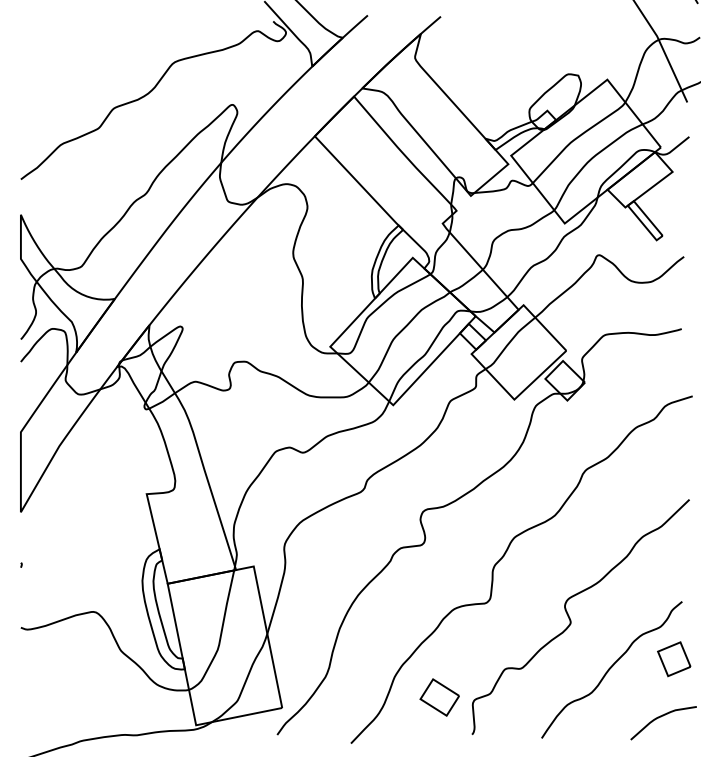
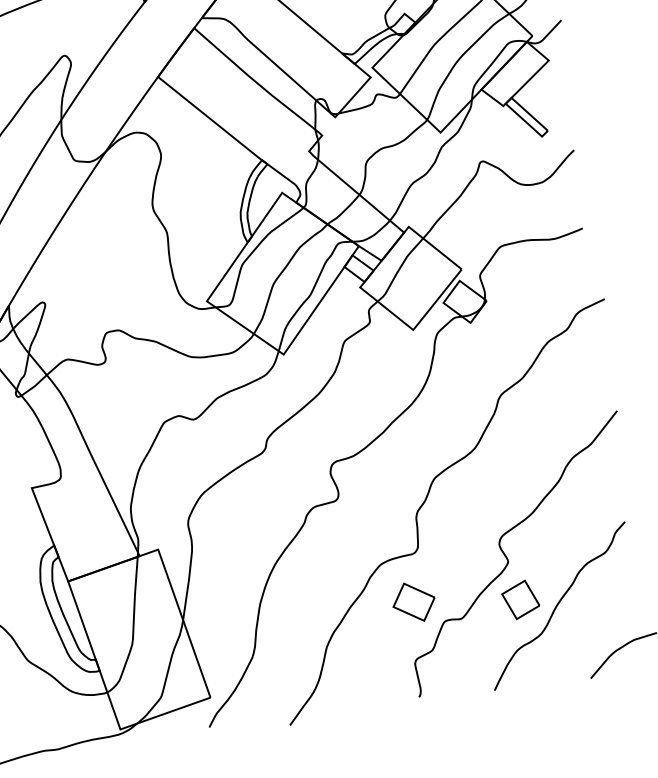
part: (674, 659) -> (521, 600), moved
part: (439, 697) -> (413, 602), moved

